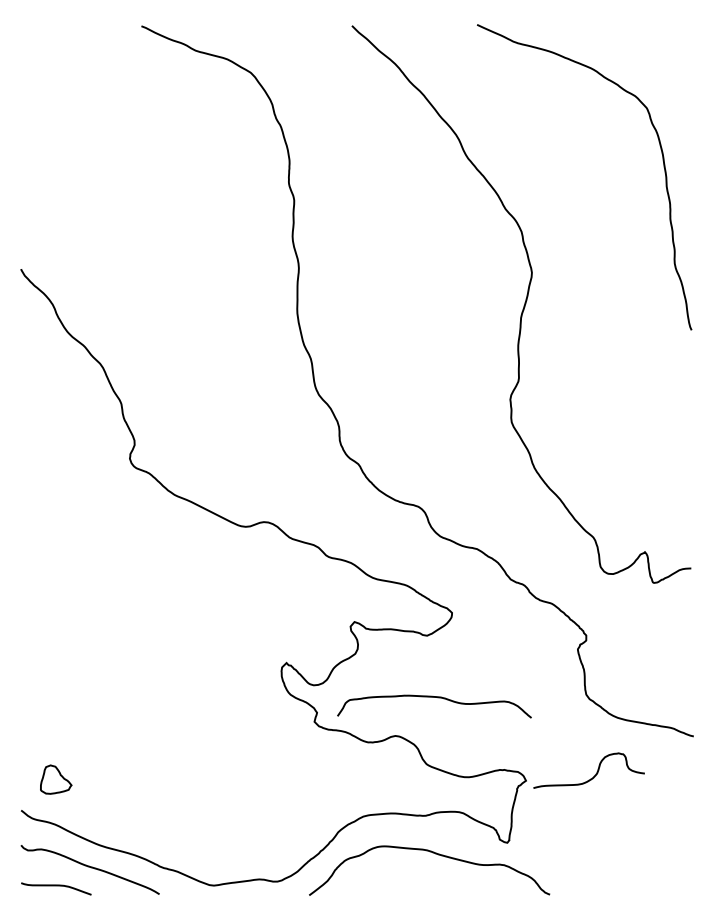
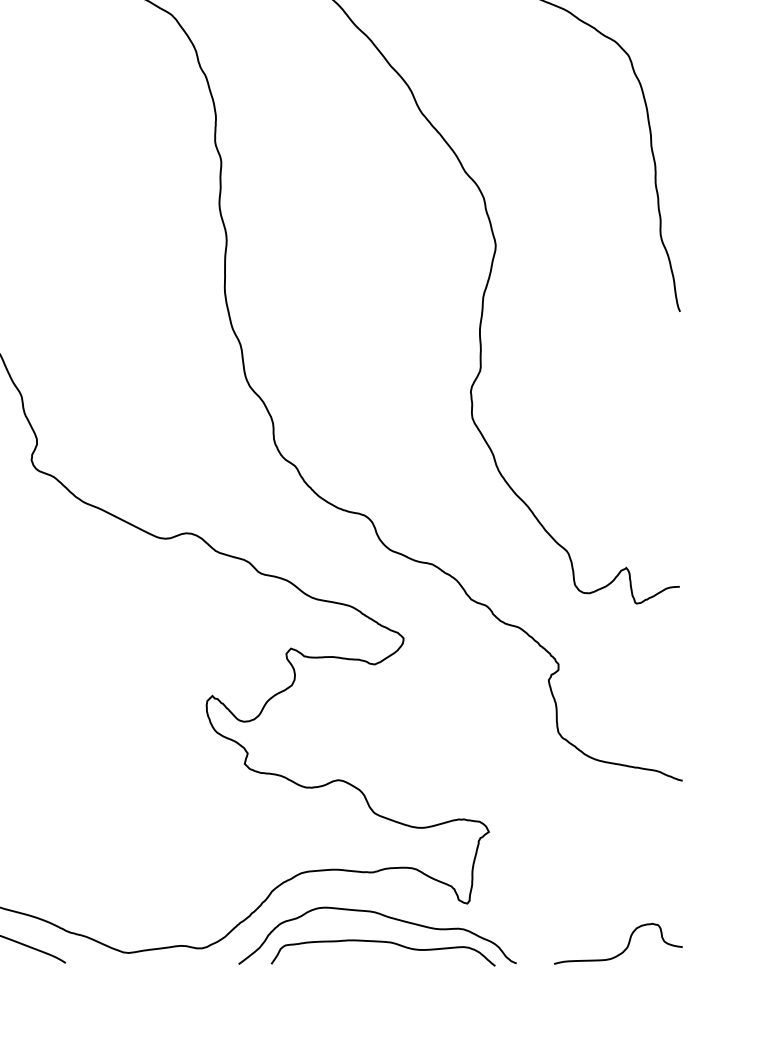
curve: (437, 698) -> (386, 943), moved
curve: (595, 773) -> (625, 947), moved

